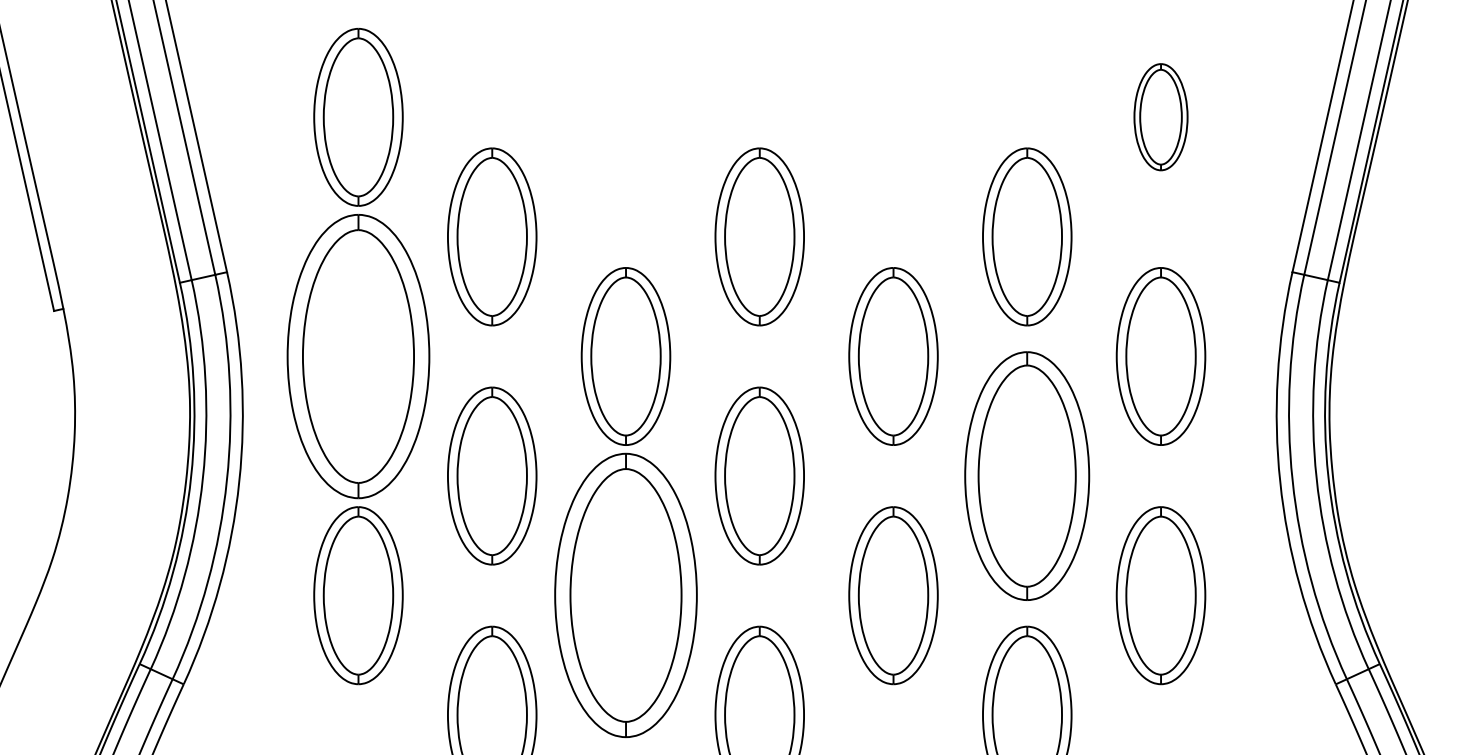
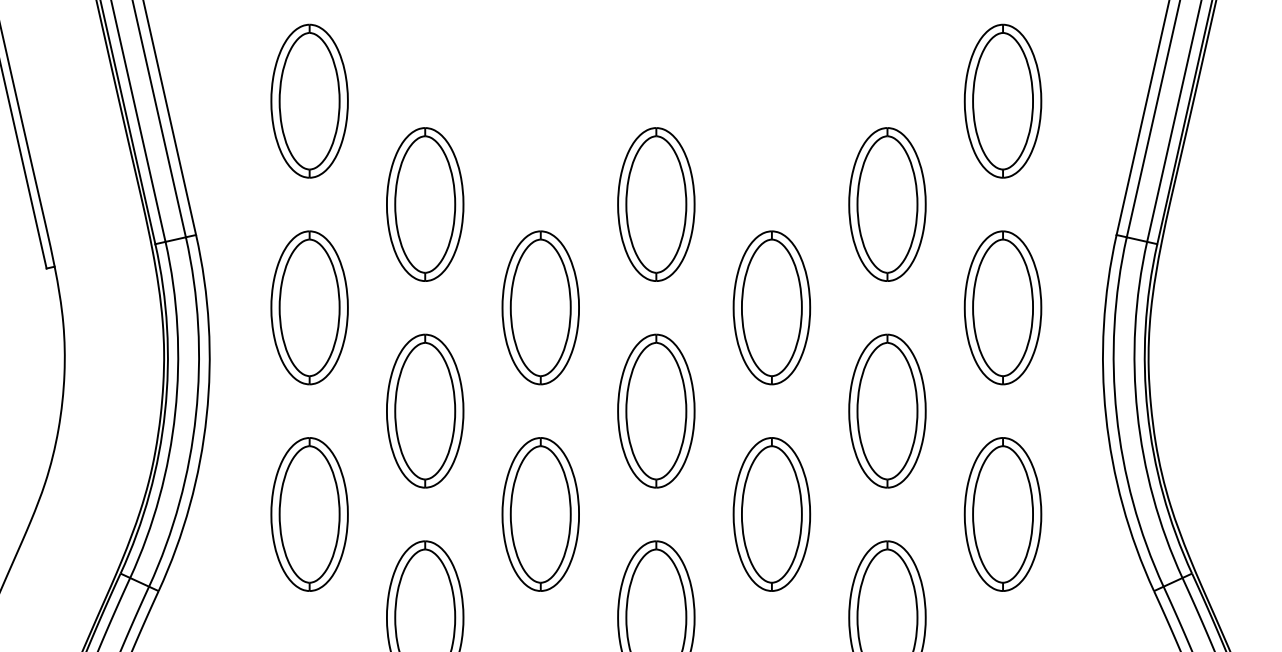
part: (1160, 116) -> (1002, 100), size x1.67
part: (358, 356) -> (309, 307), size x0.62
part: (1027, 475) -> (887, 410), size x0.71
part: (625, 595) -> (540, 514), size x0.62

